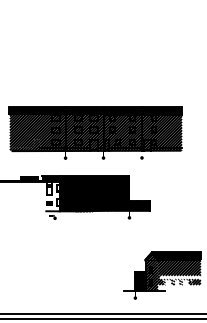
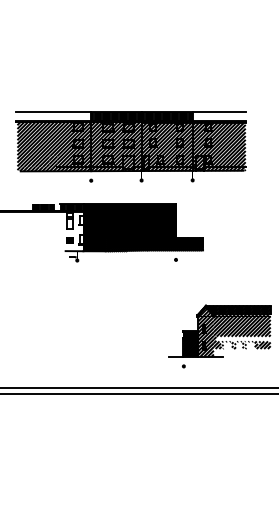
hatch: (37, 109) -> (53, 116), removed
hatch: (162, 109) -> (219, 116), removed

